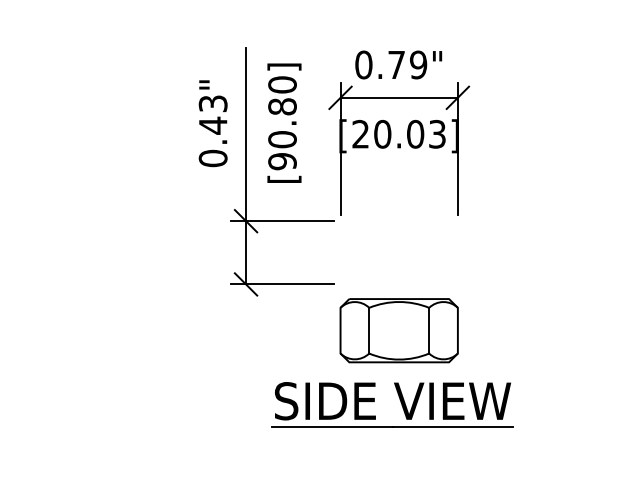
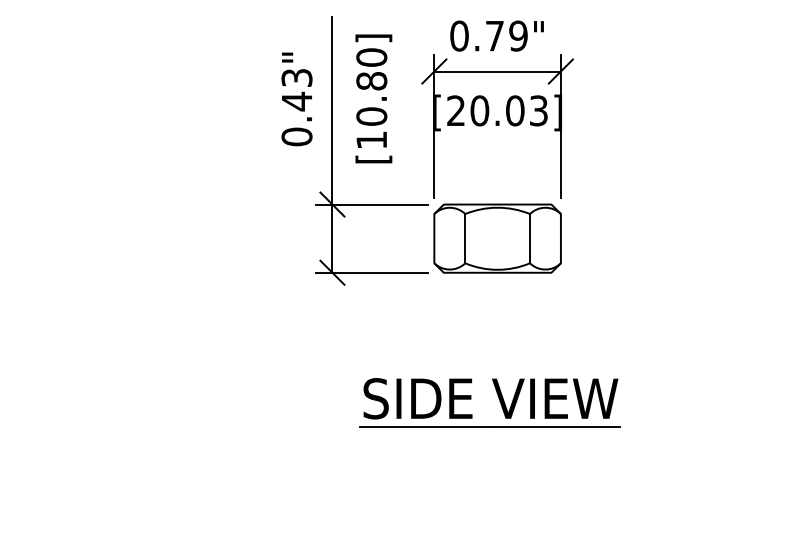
text: (282, 161) -> (371, 140), [90.80] -> [10.80]
part: (399, 330) -> (497, 238), moved

